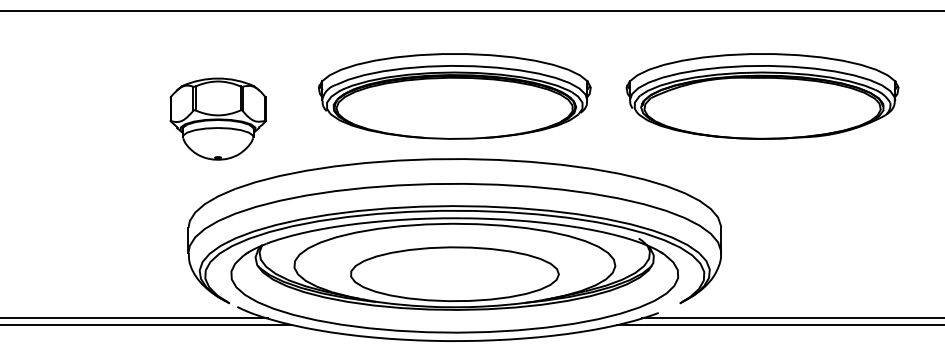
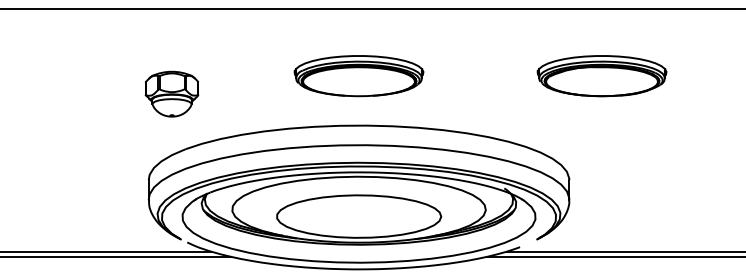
part: (454, 95) -> (358, 75), size x0.6
part: (761, 95) -> (601, 75), size x0.6
part: (217, 119) -> (171, 94), size x0.7

